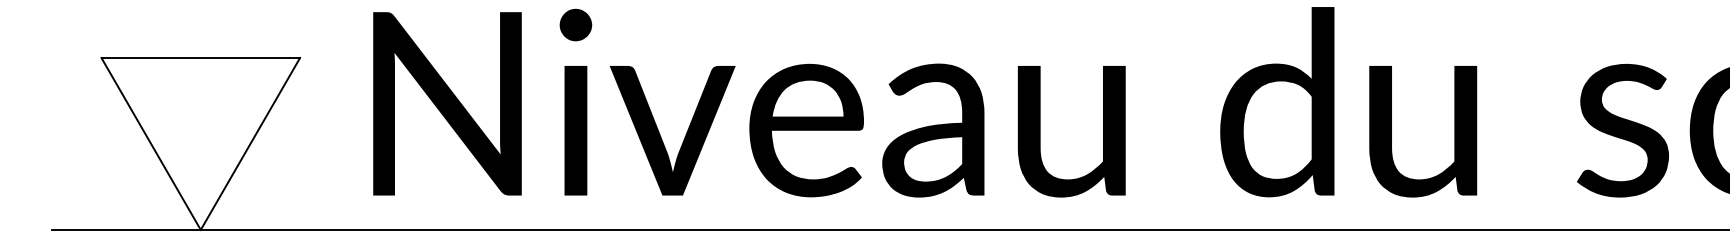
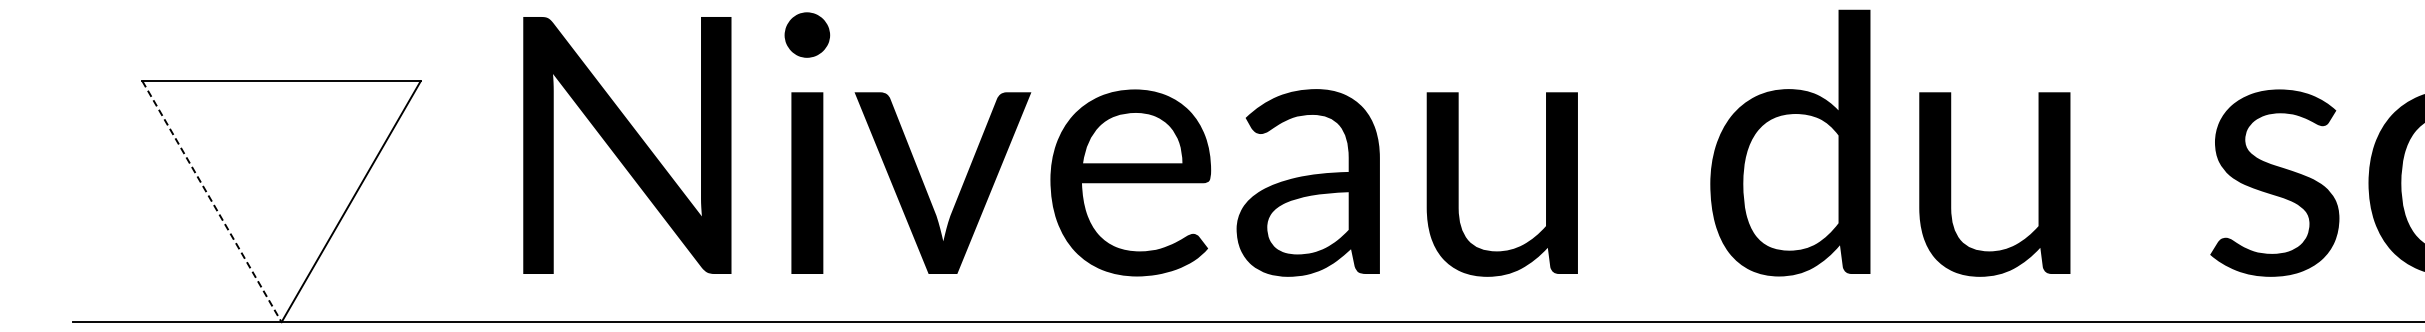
line: (151, 144) -> (212, 202), solid -> dashed

